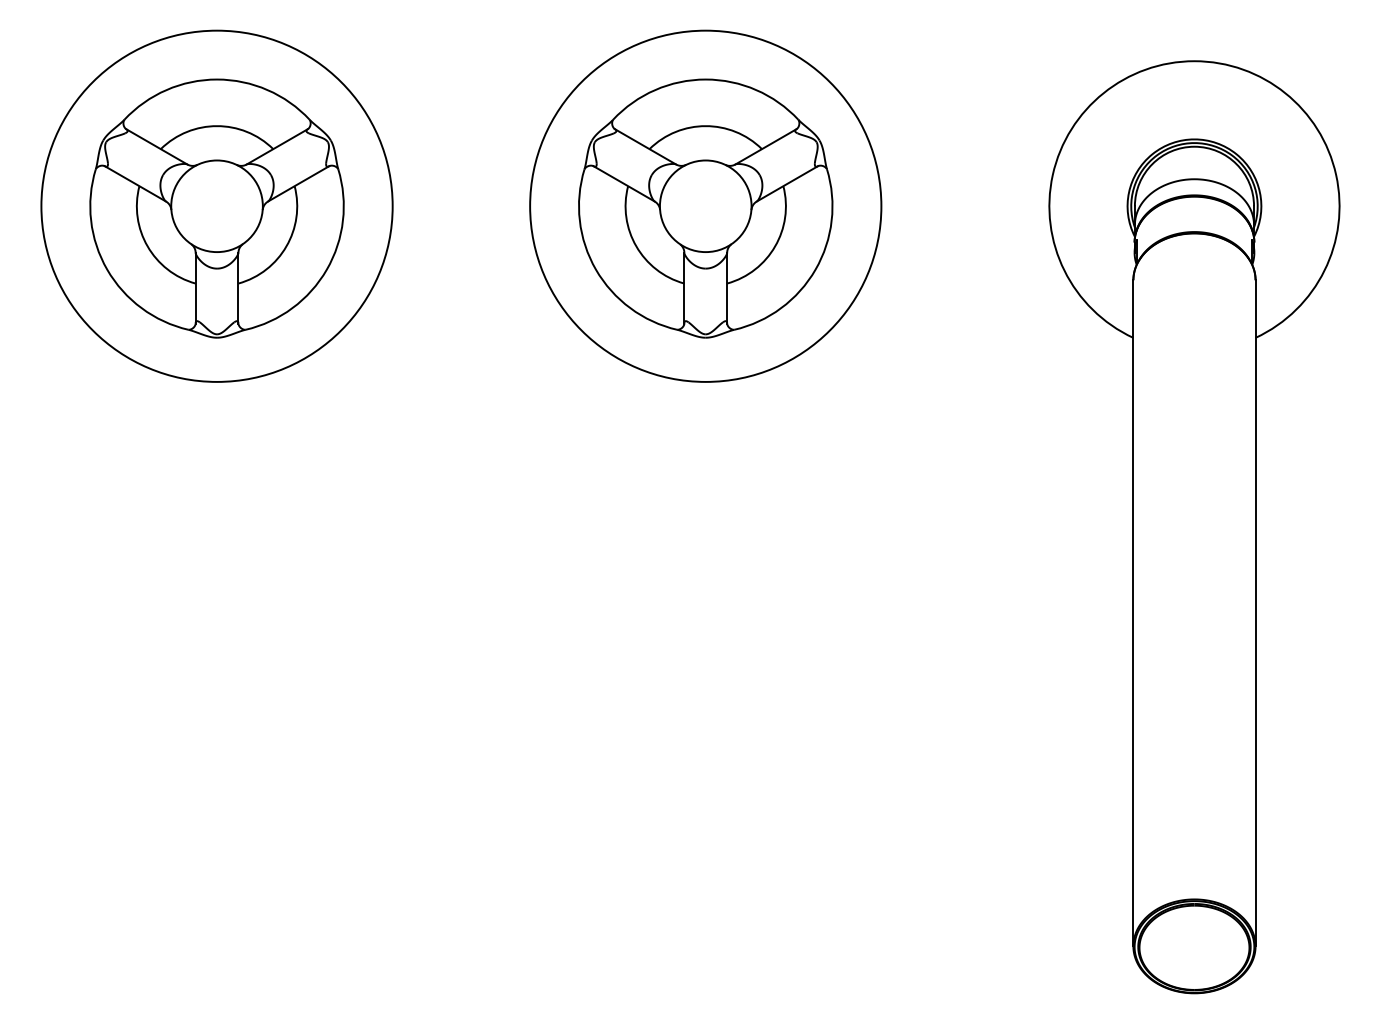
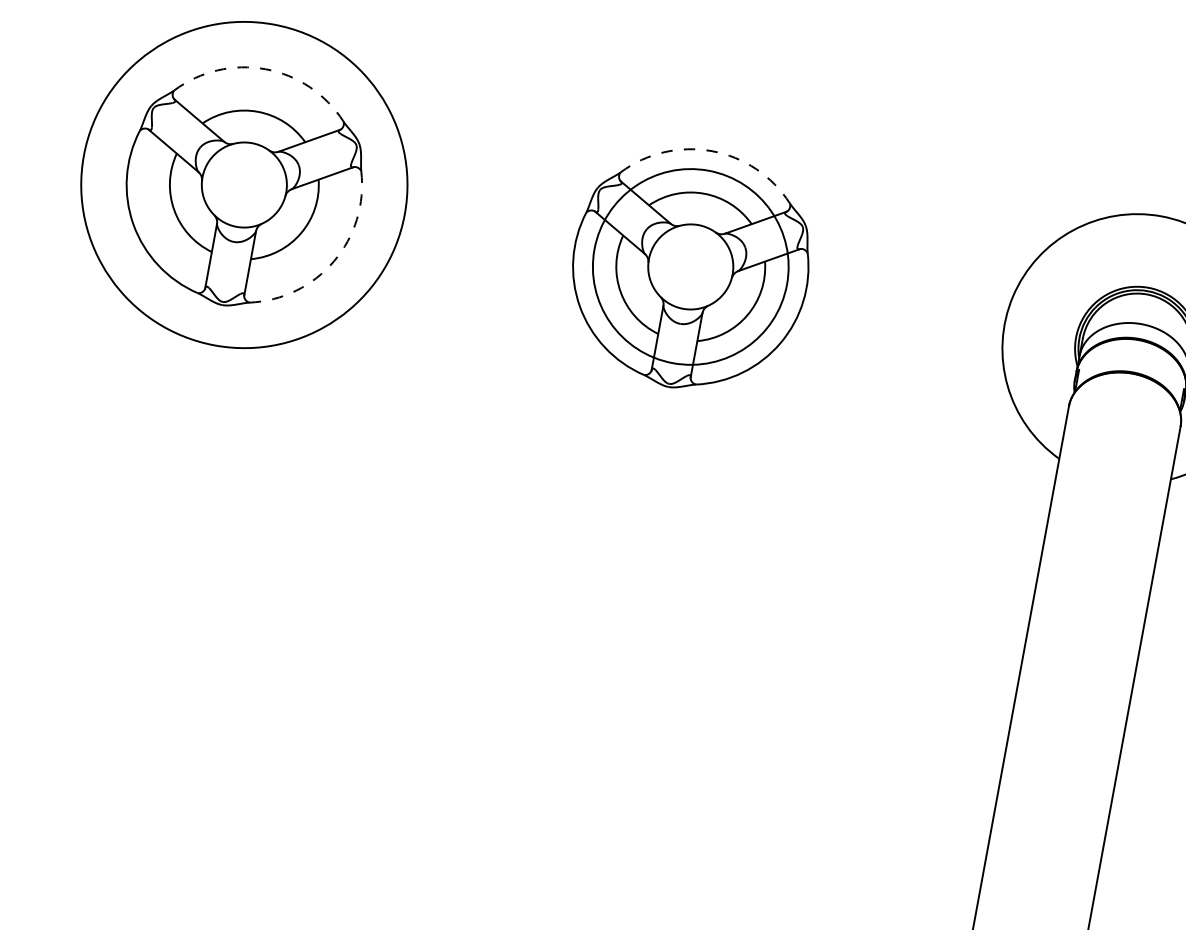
arc: (217, 79) -> (266, 69), solid -> dashed
arc: (705, 79) -> (711, 151), solid -> dashed
circle: (705, 205) -> (690, 266), size x0.6
arc: (326, 269) -> (333, 261), solid -> dashed

